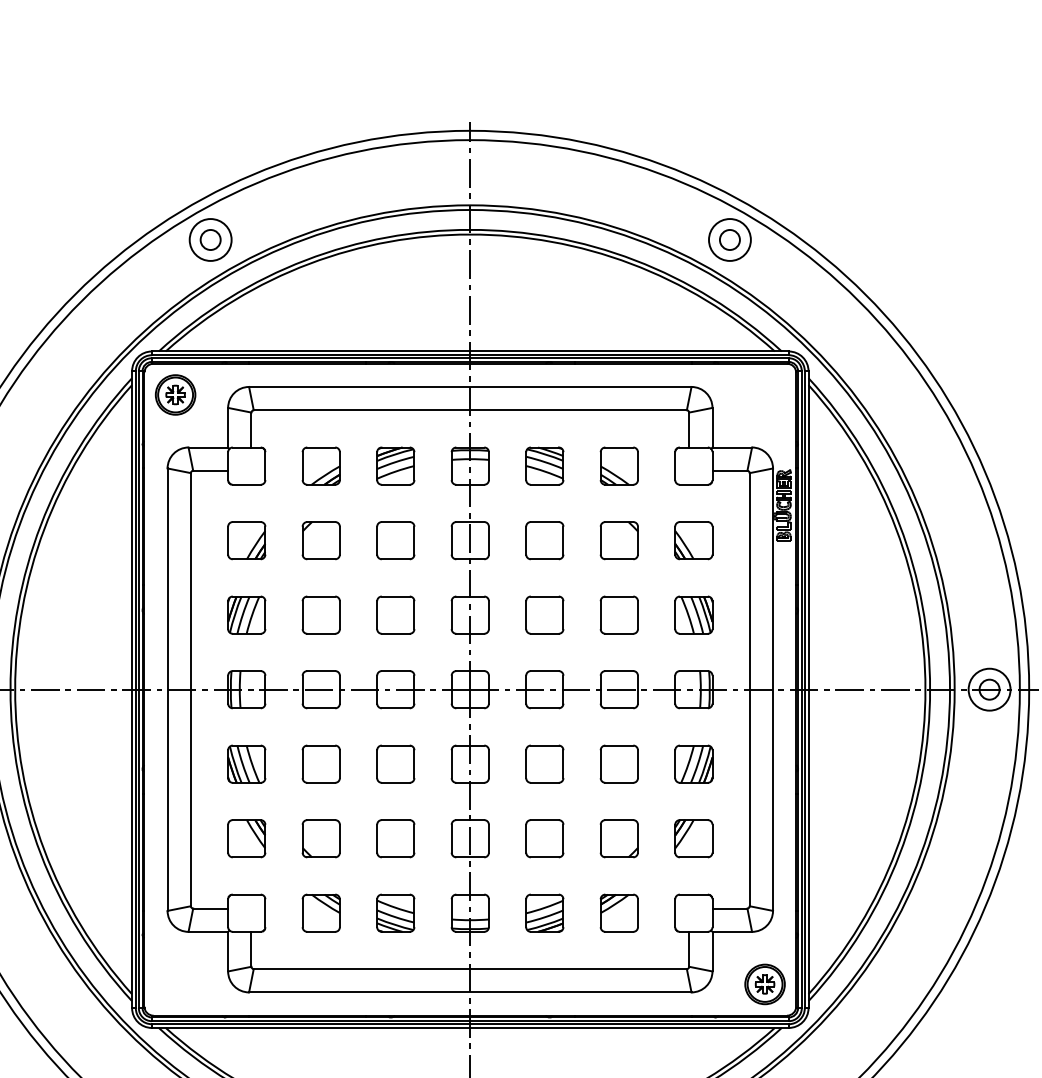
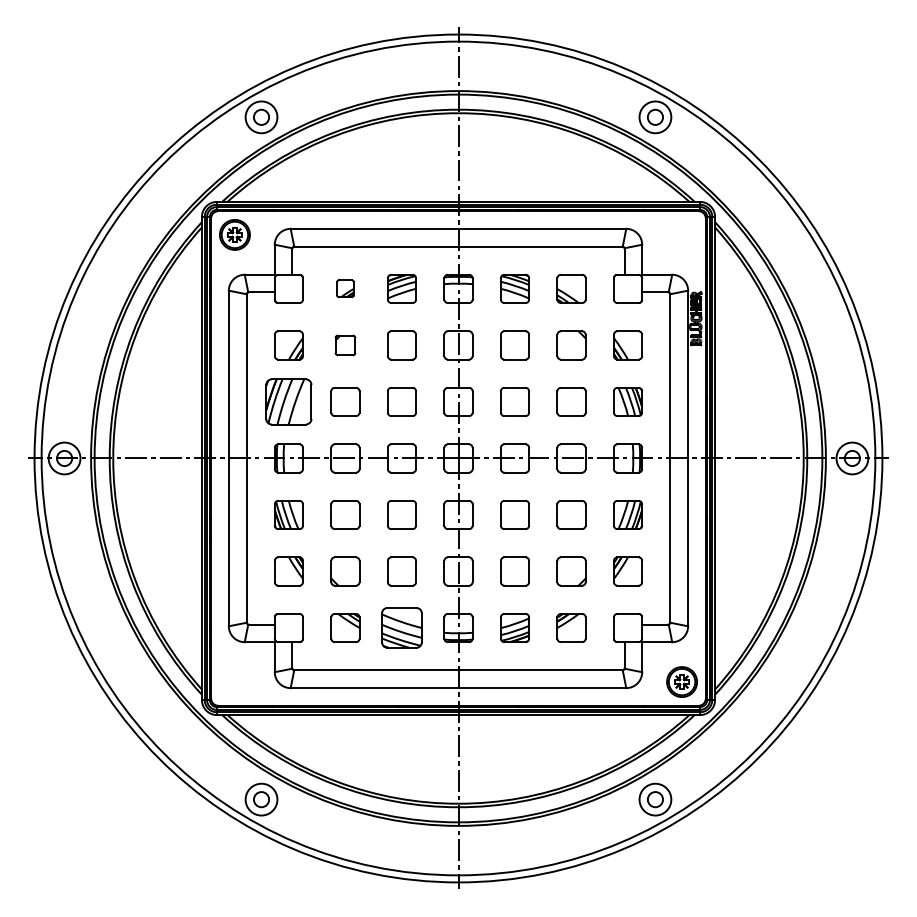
part: (321, 465) -> (345, 288), size x0.6
part: (321, 540) -> (345, 345), size x0.7
part: (246, 614) -> (288, 401), size x1.6
part: (395, 913) -> (401, 628), size x1.4

